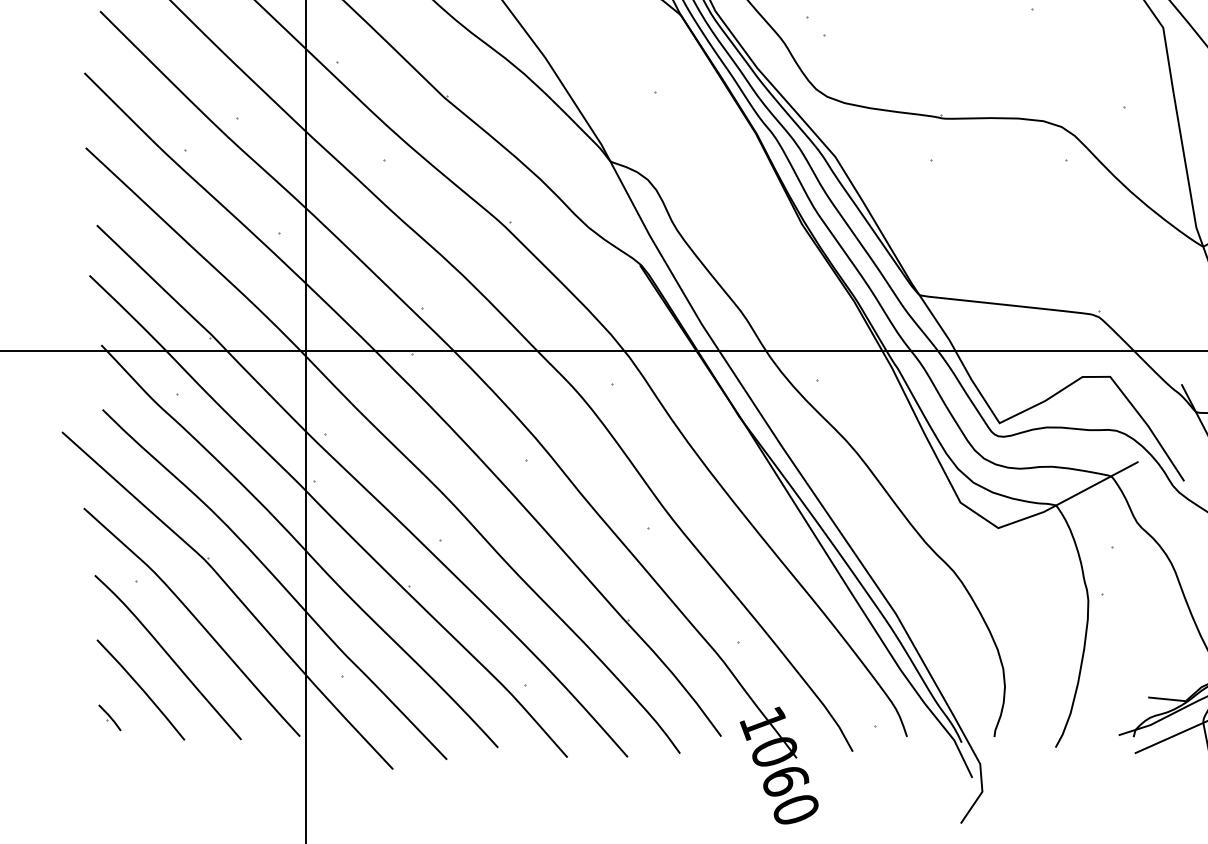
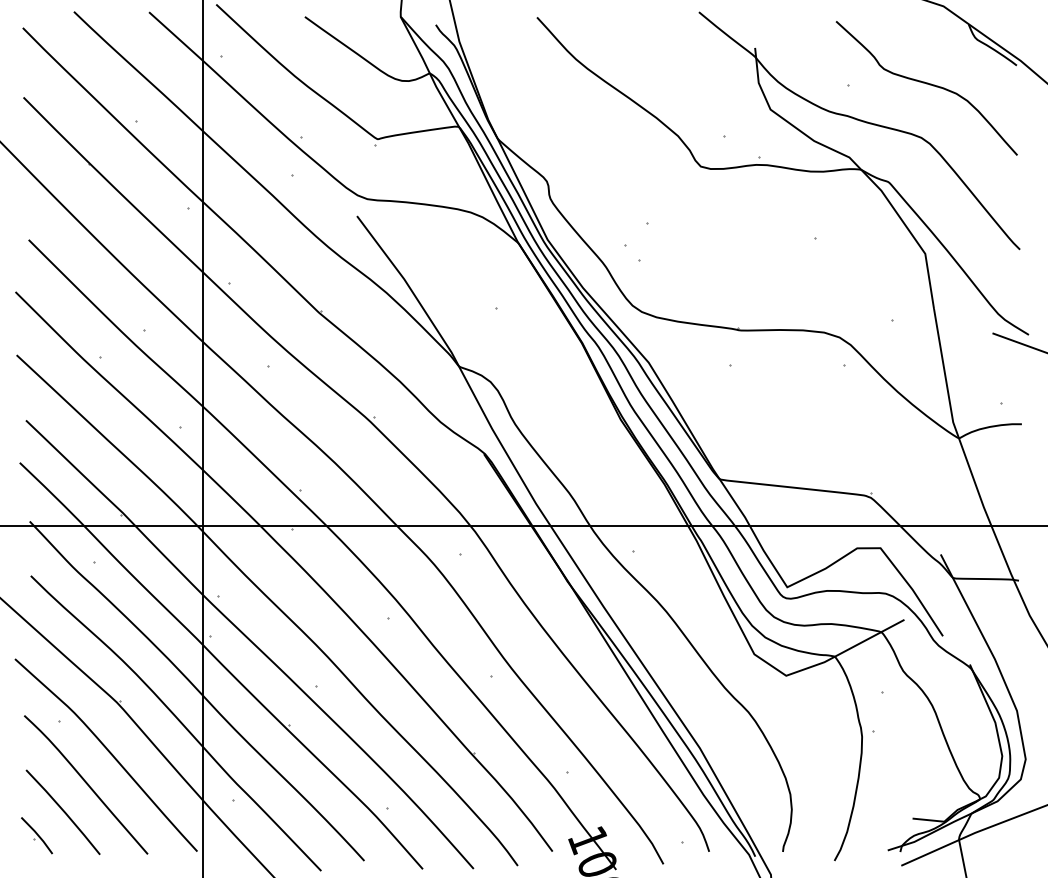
part: (109, 717) -> (36, 835), size x1.67

